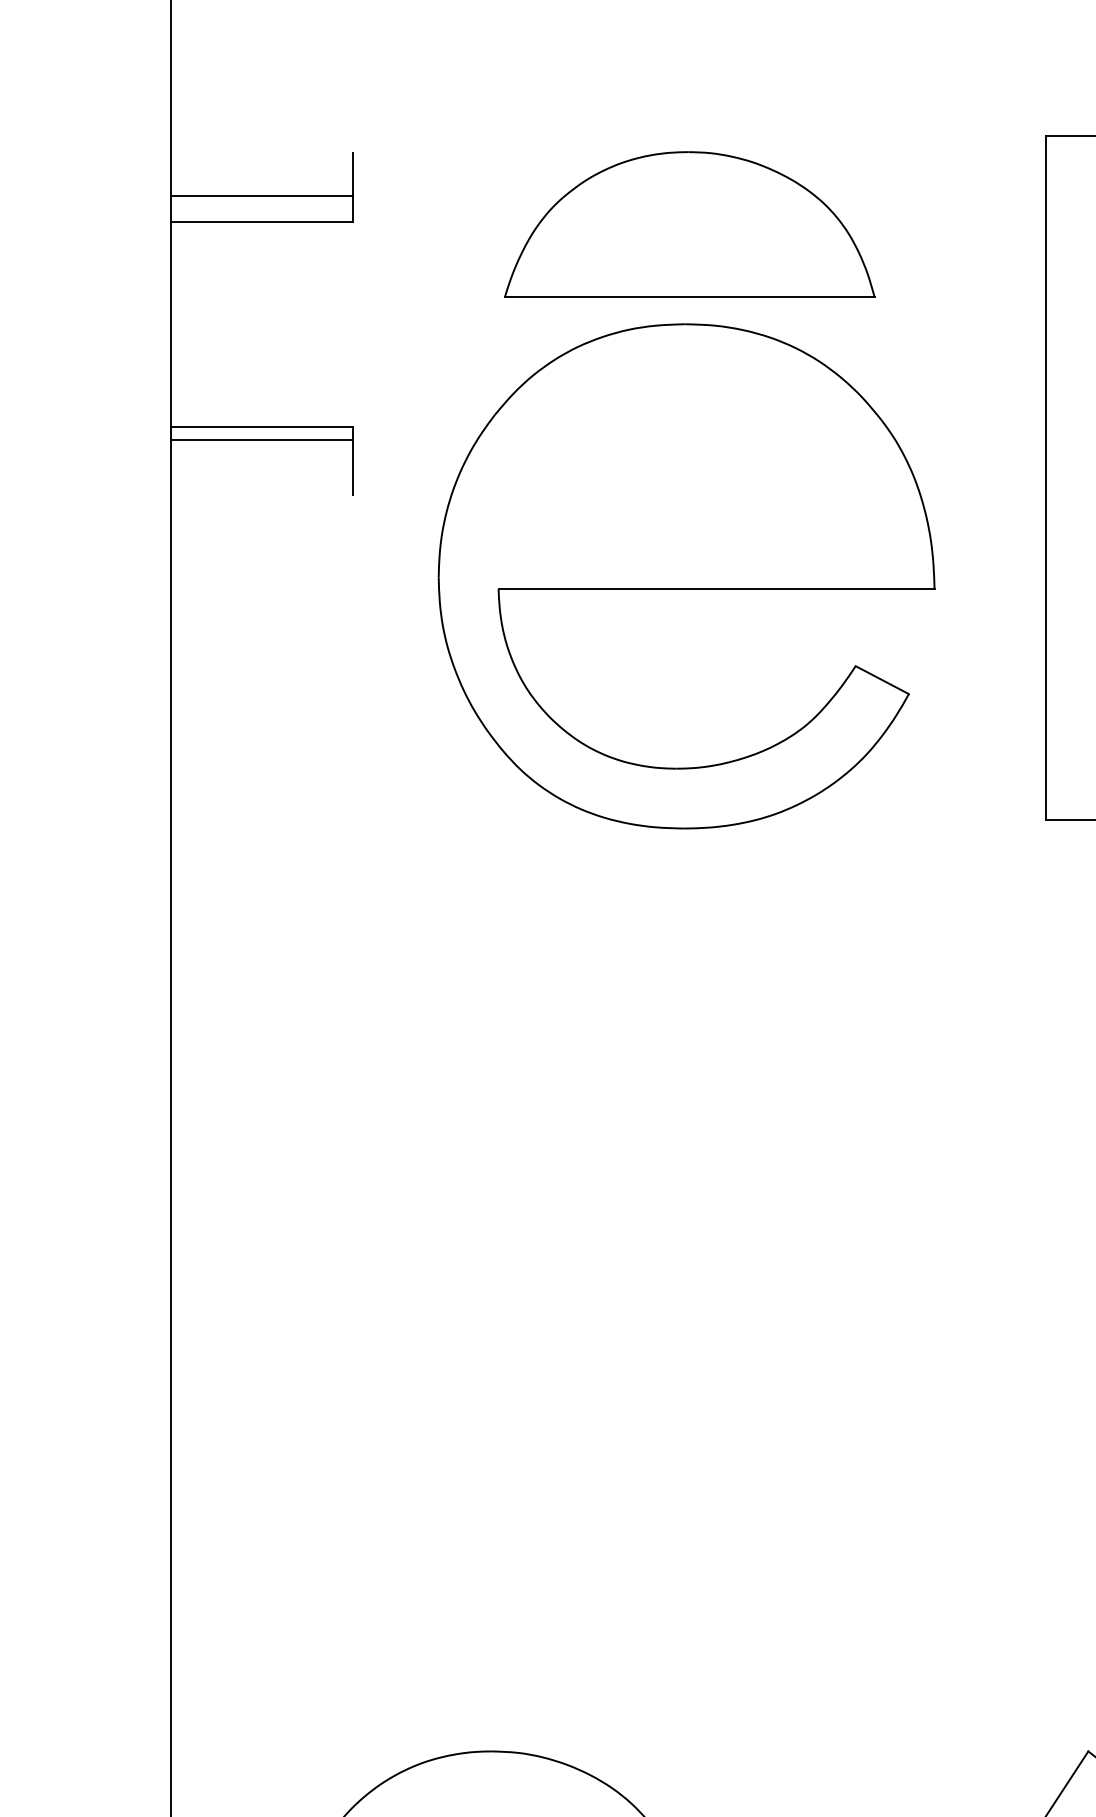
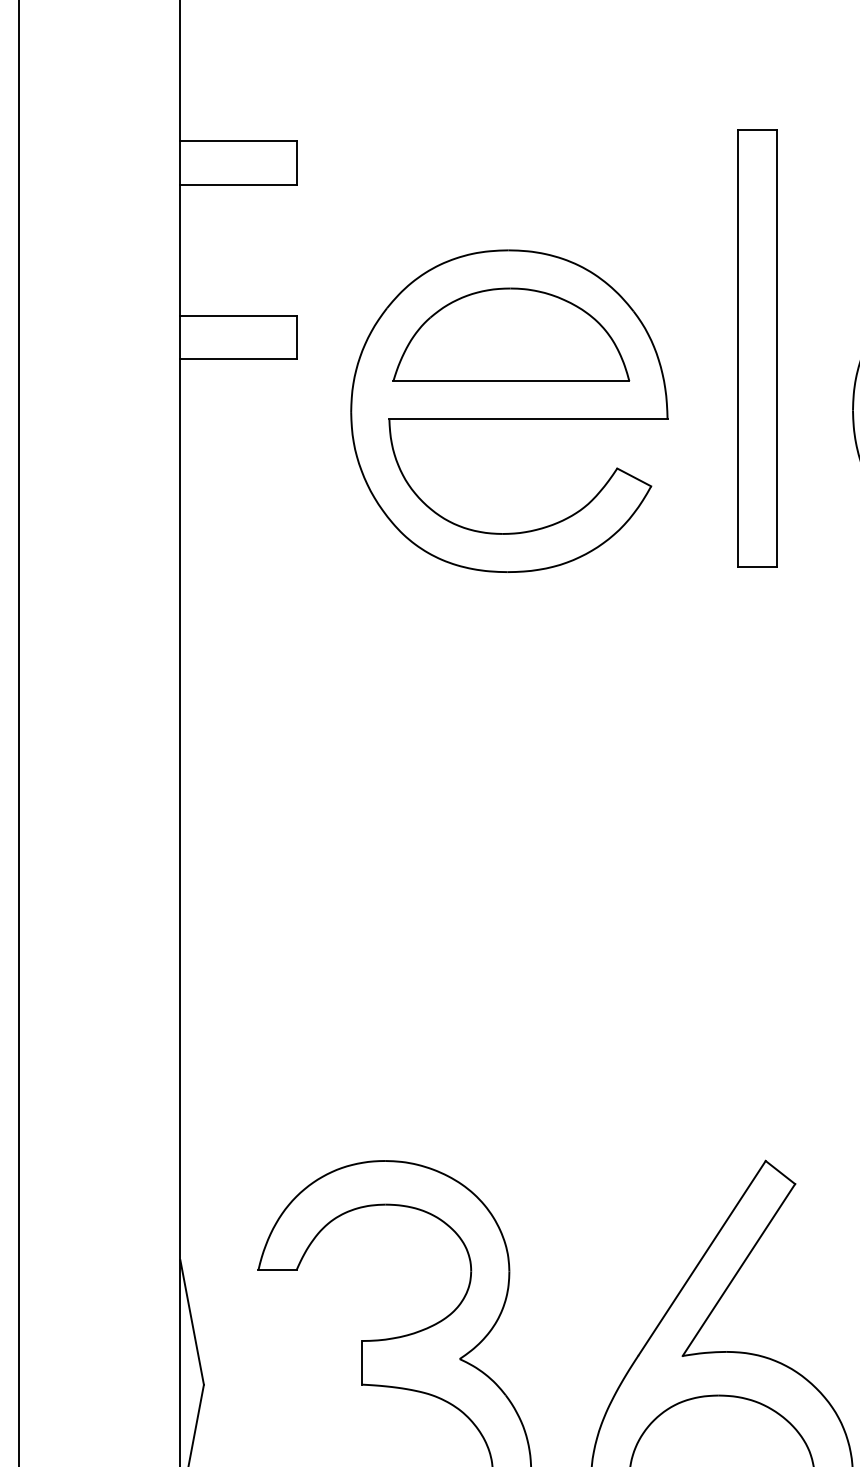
line: (262, 195) -> (238, 141), moved
part: (689, 224) -> (511, 334), moved
line: (262, 440) -> (238, 359), moved

